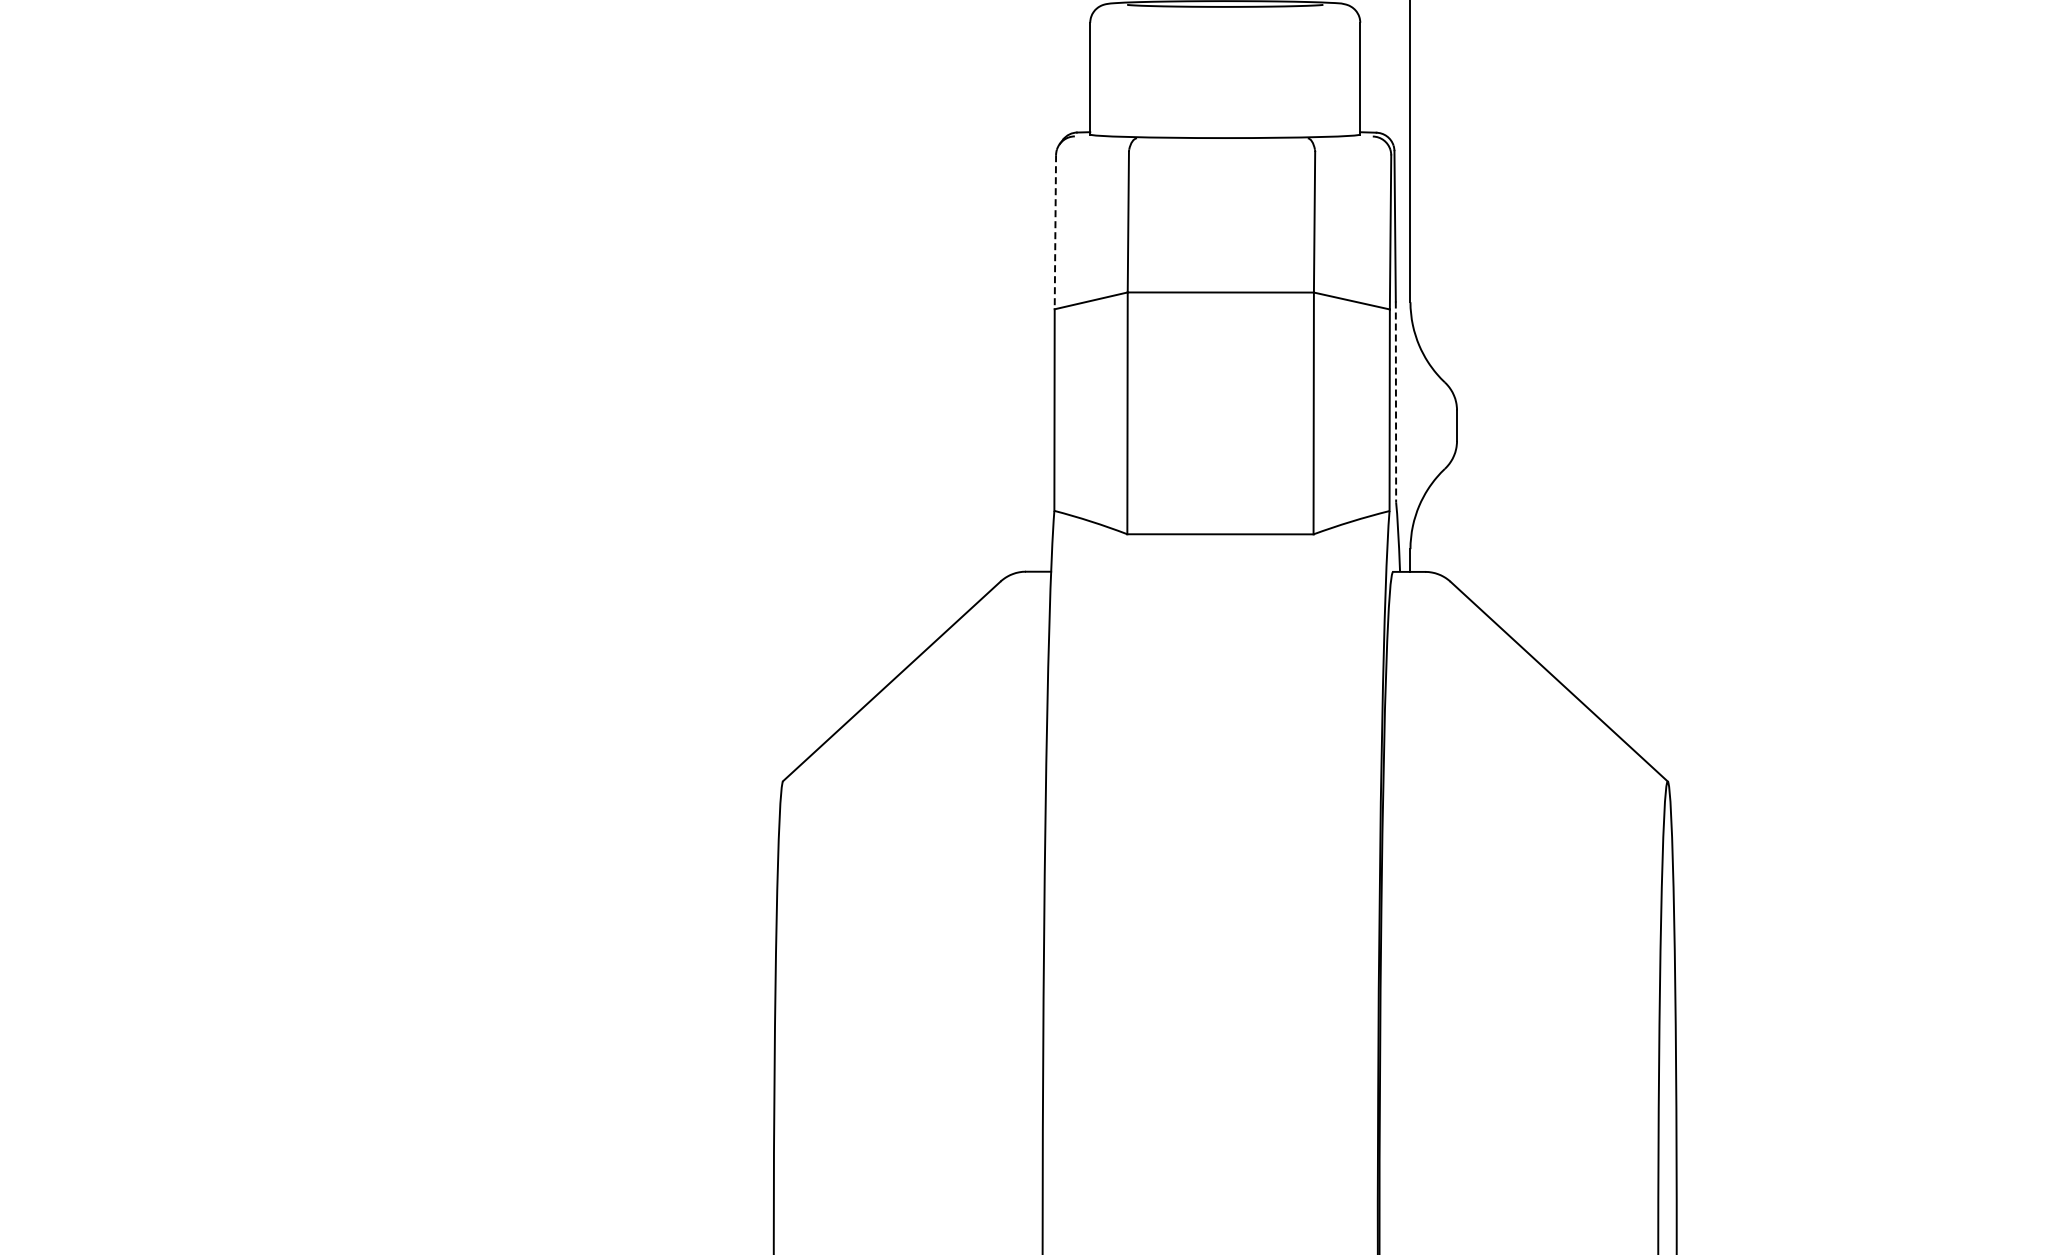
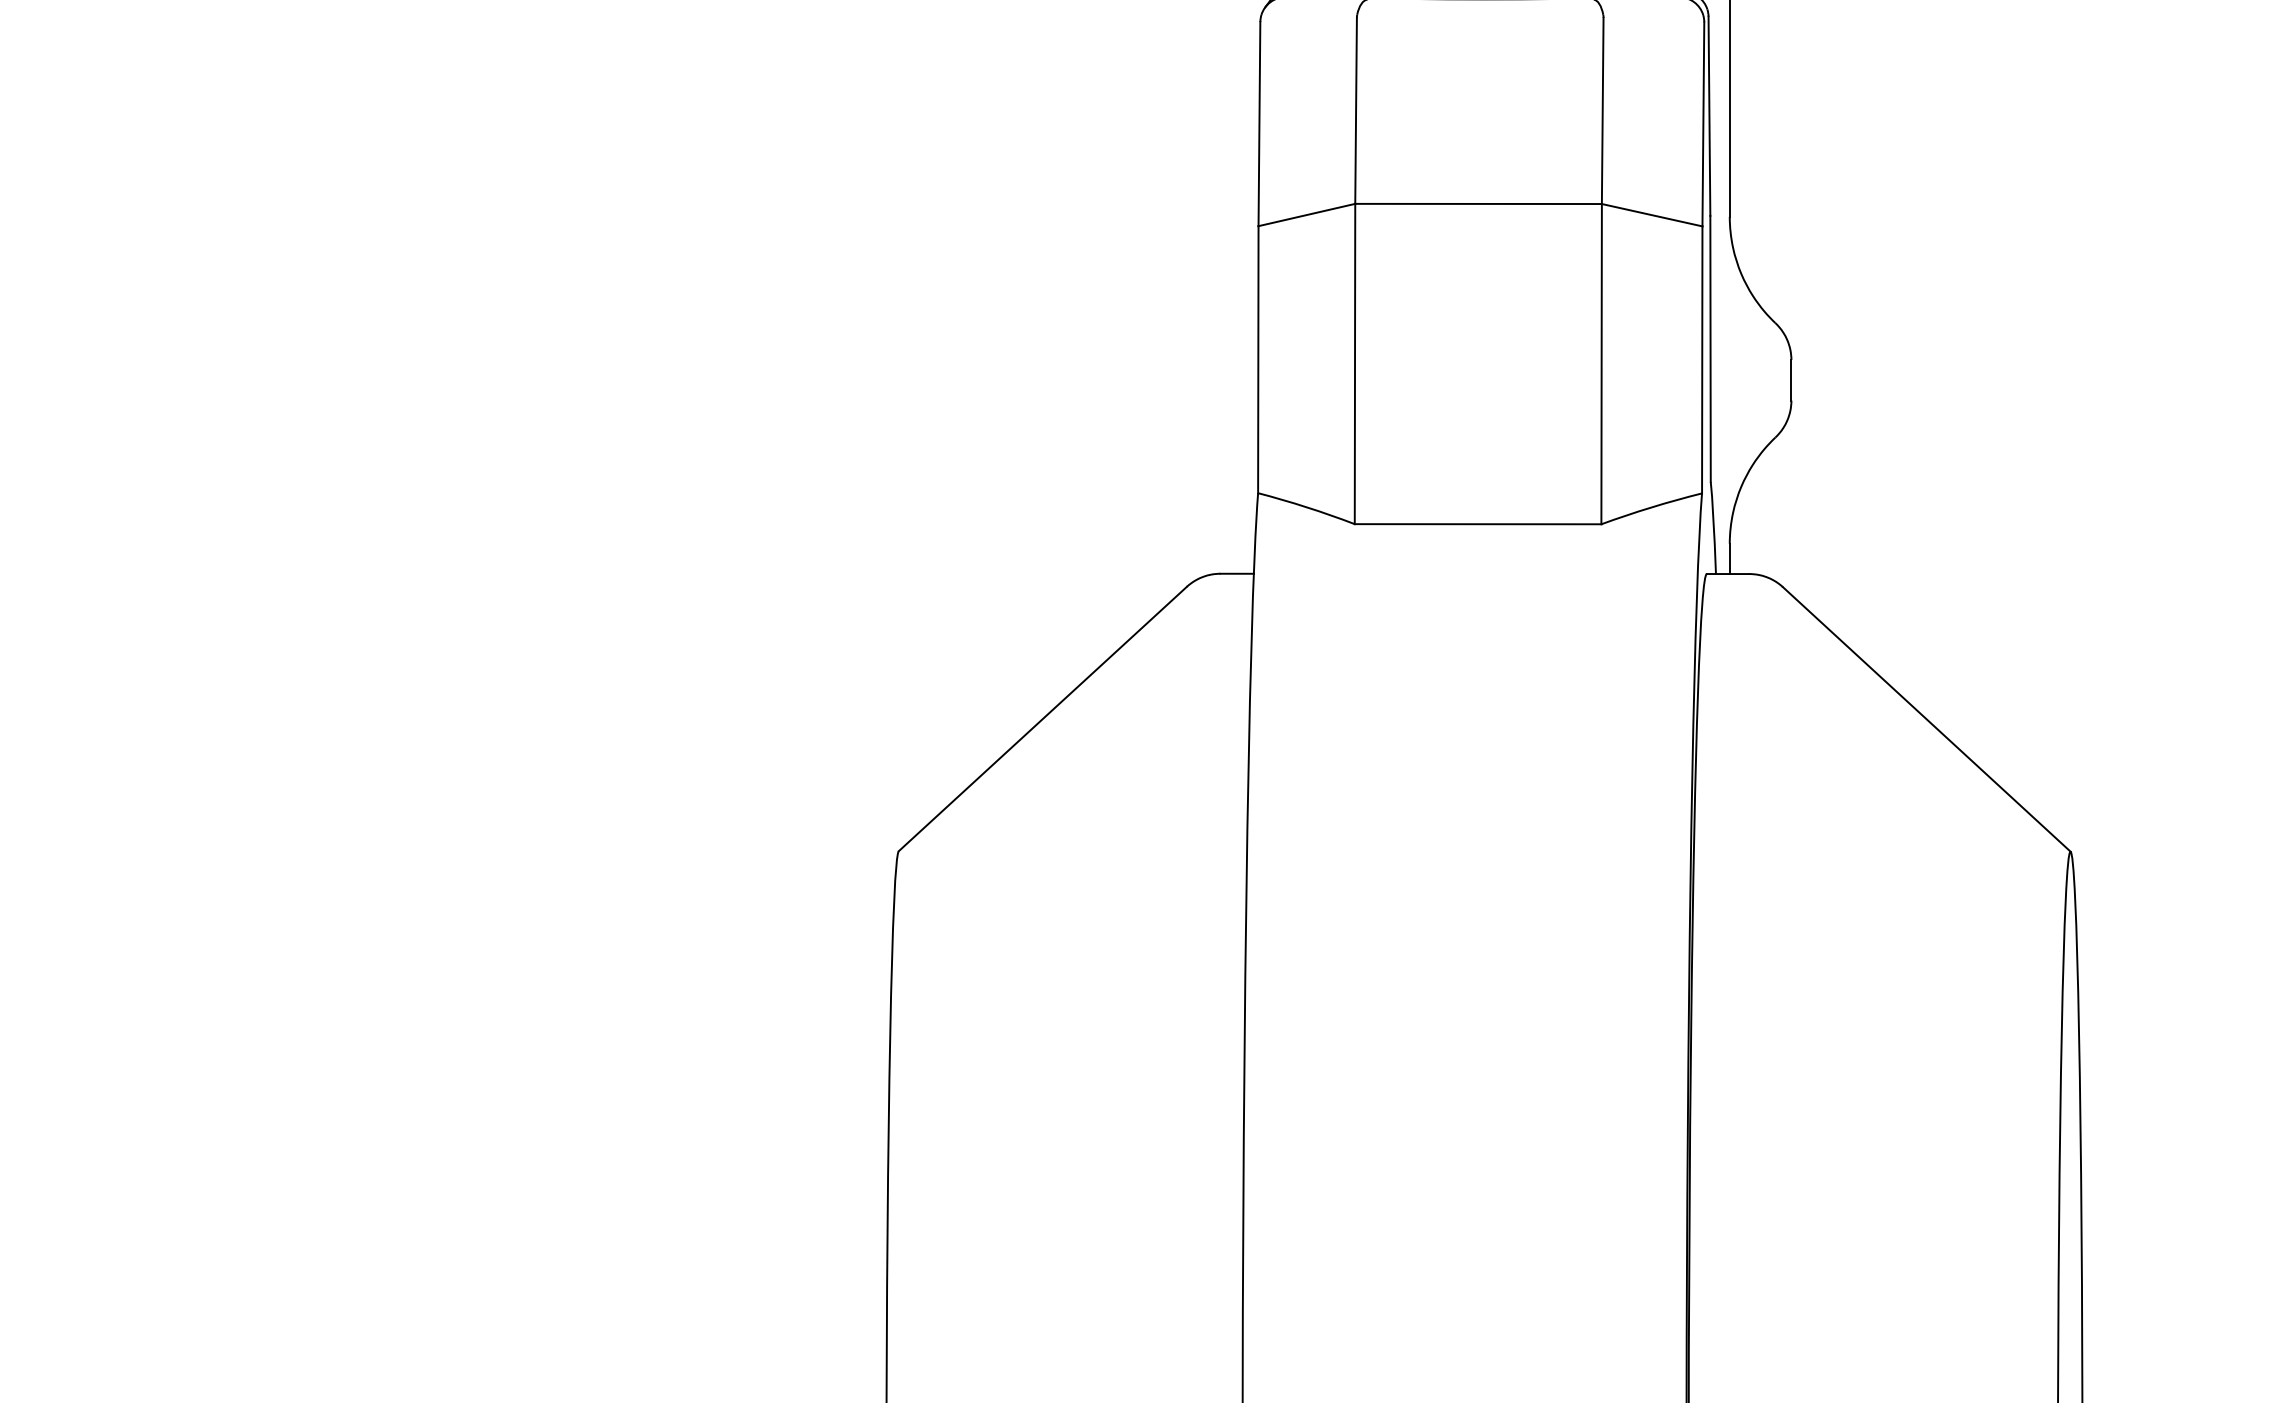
line: (1055, 232) -> (1259, 124), dashed -> solid
line: (1395, 402) -> (1709, 349), dashed -> solid

